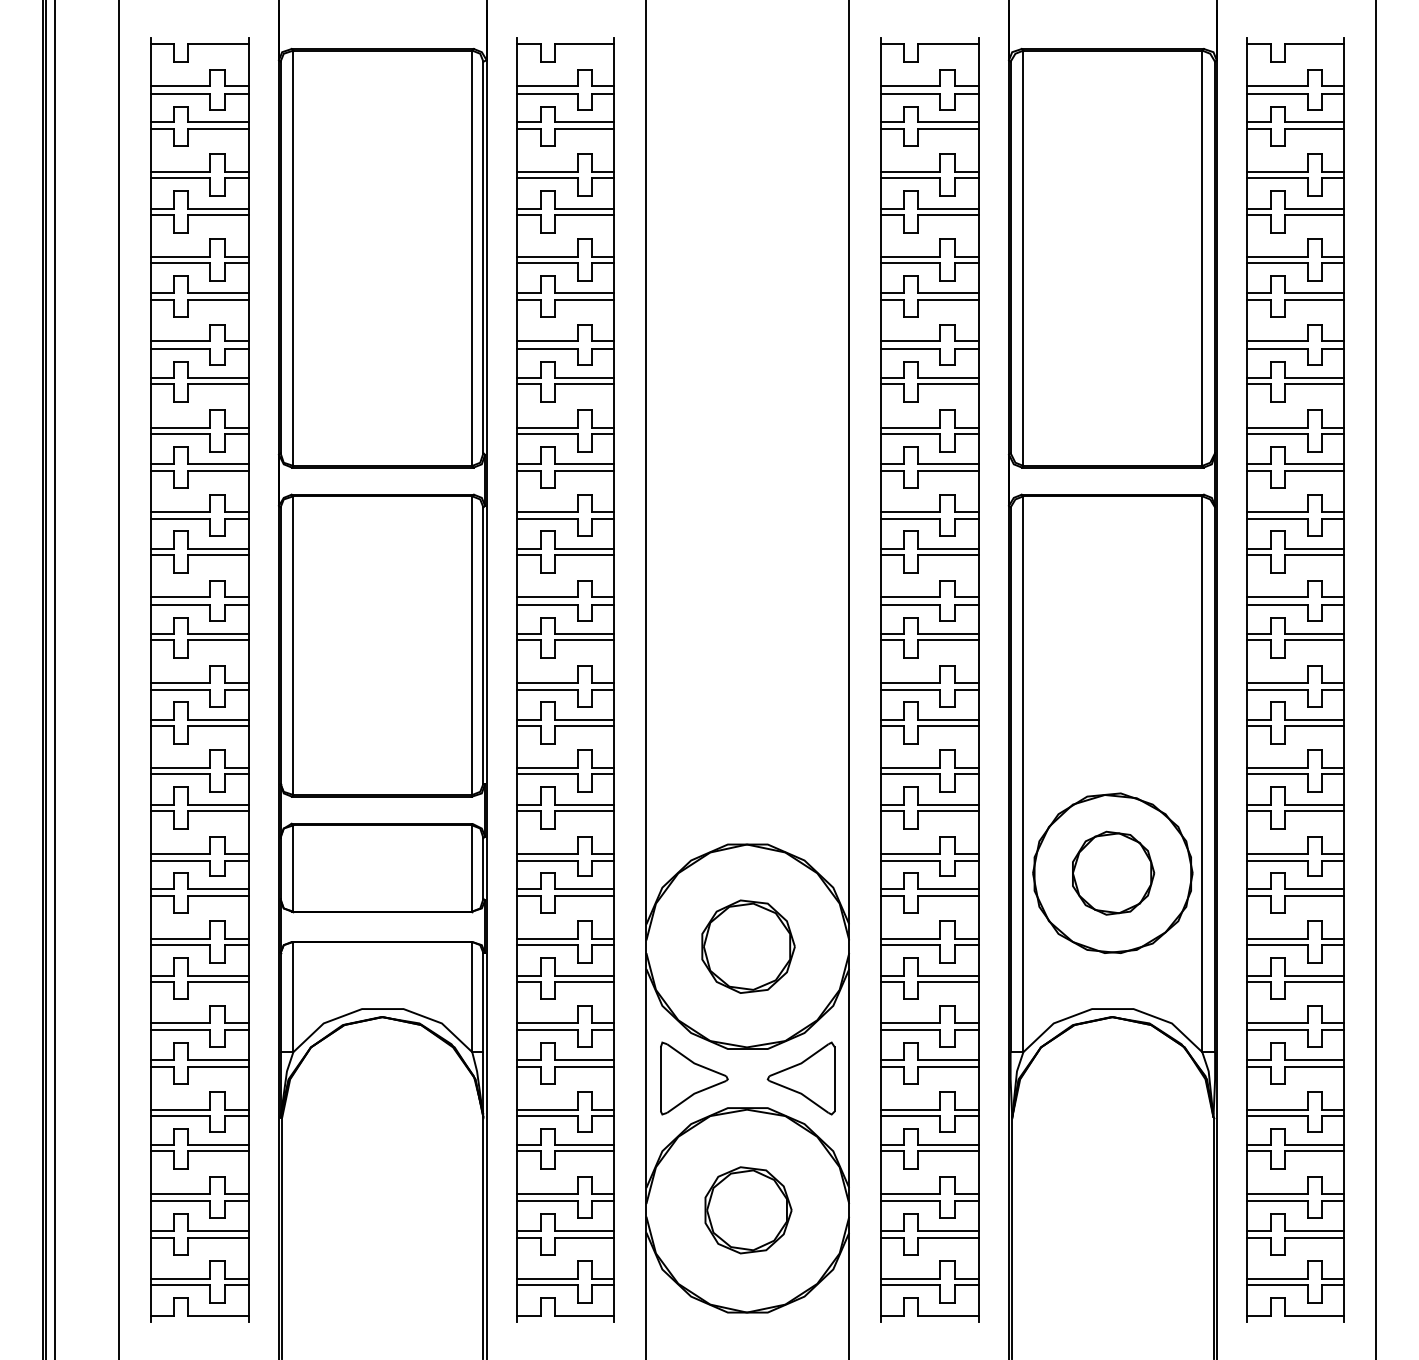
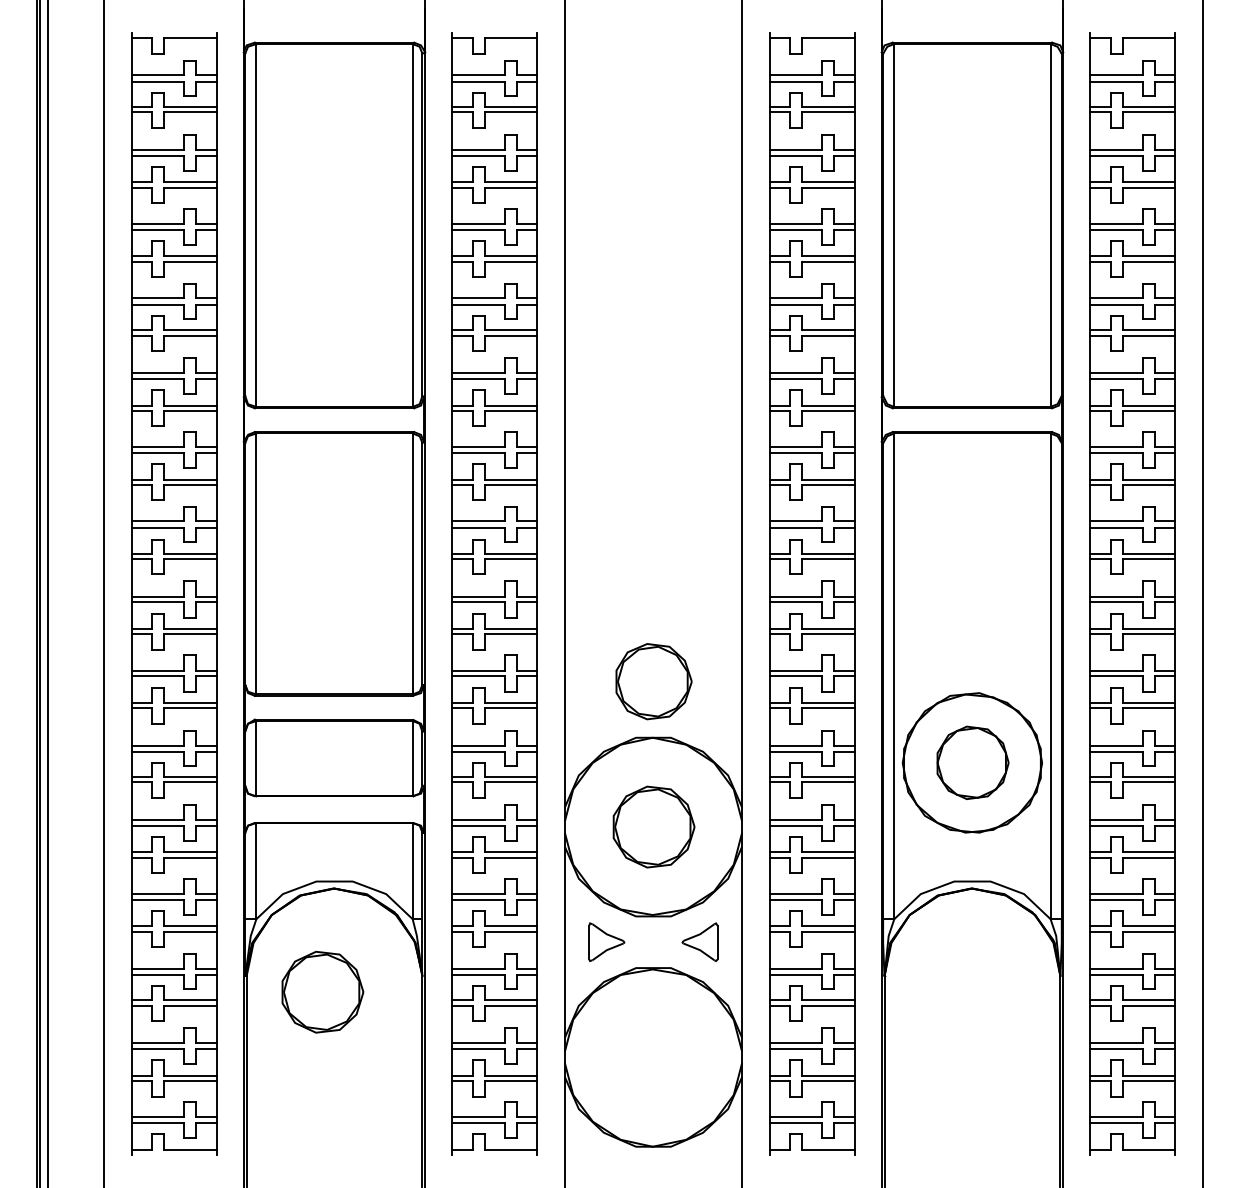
part: (694, 1078) -> (606, 942), size x0.6
part: (800, 1078) -> (699, 942), size x0.6
part: (369, 1135) -> (322, 992), added
part: (748, 1210) -> (654, 681), moved

